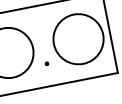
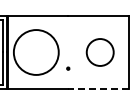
circle: (77, 39) -> (99, 52), size x0.6
line: (84, 79) -> (98, 88), solid -> dashed

